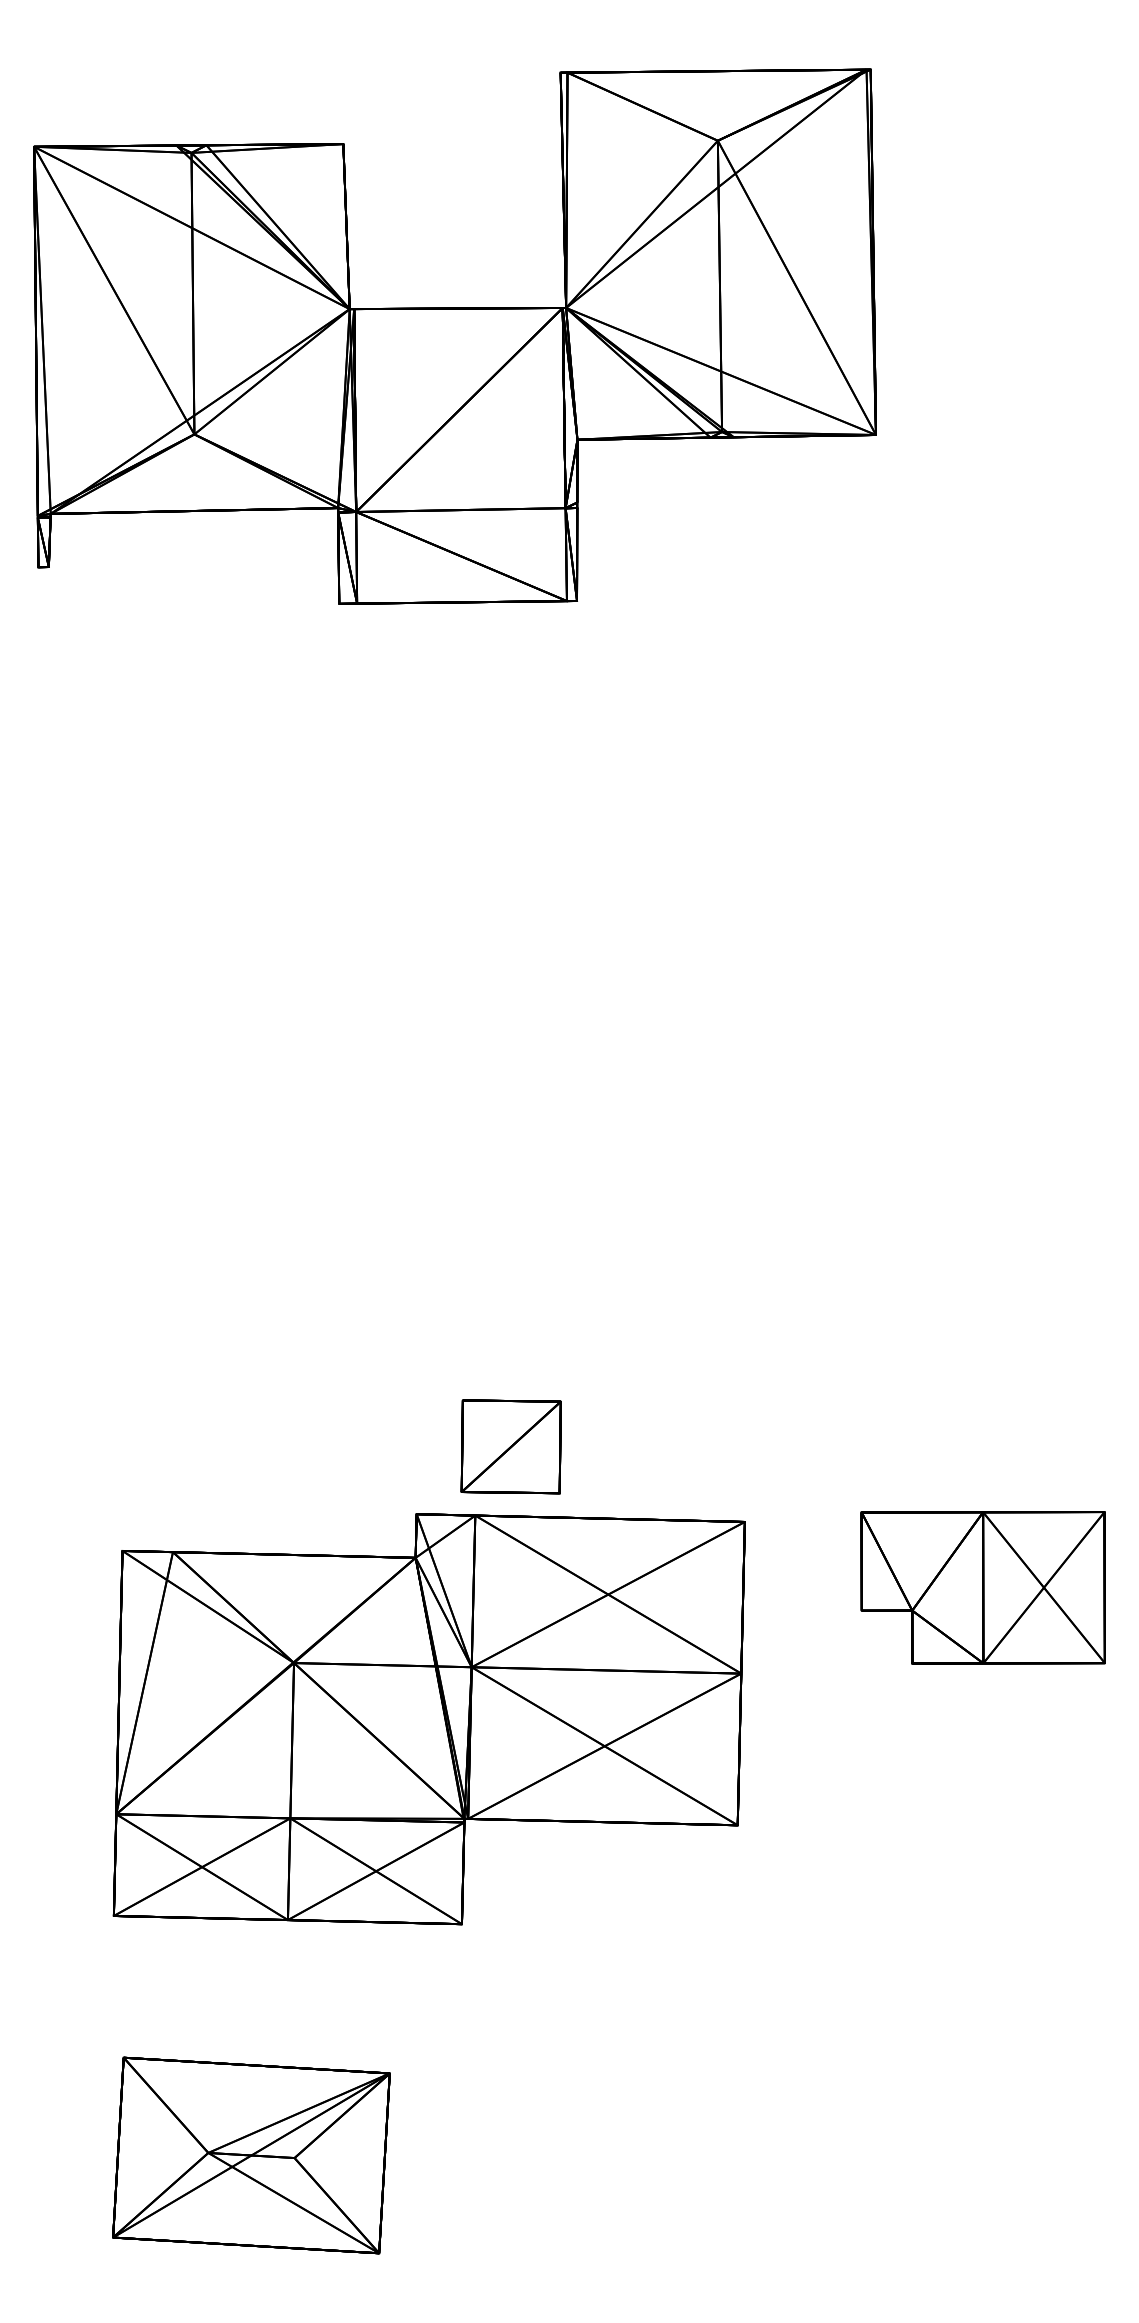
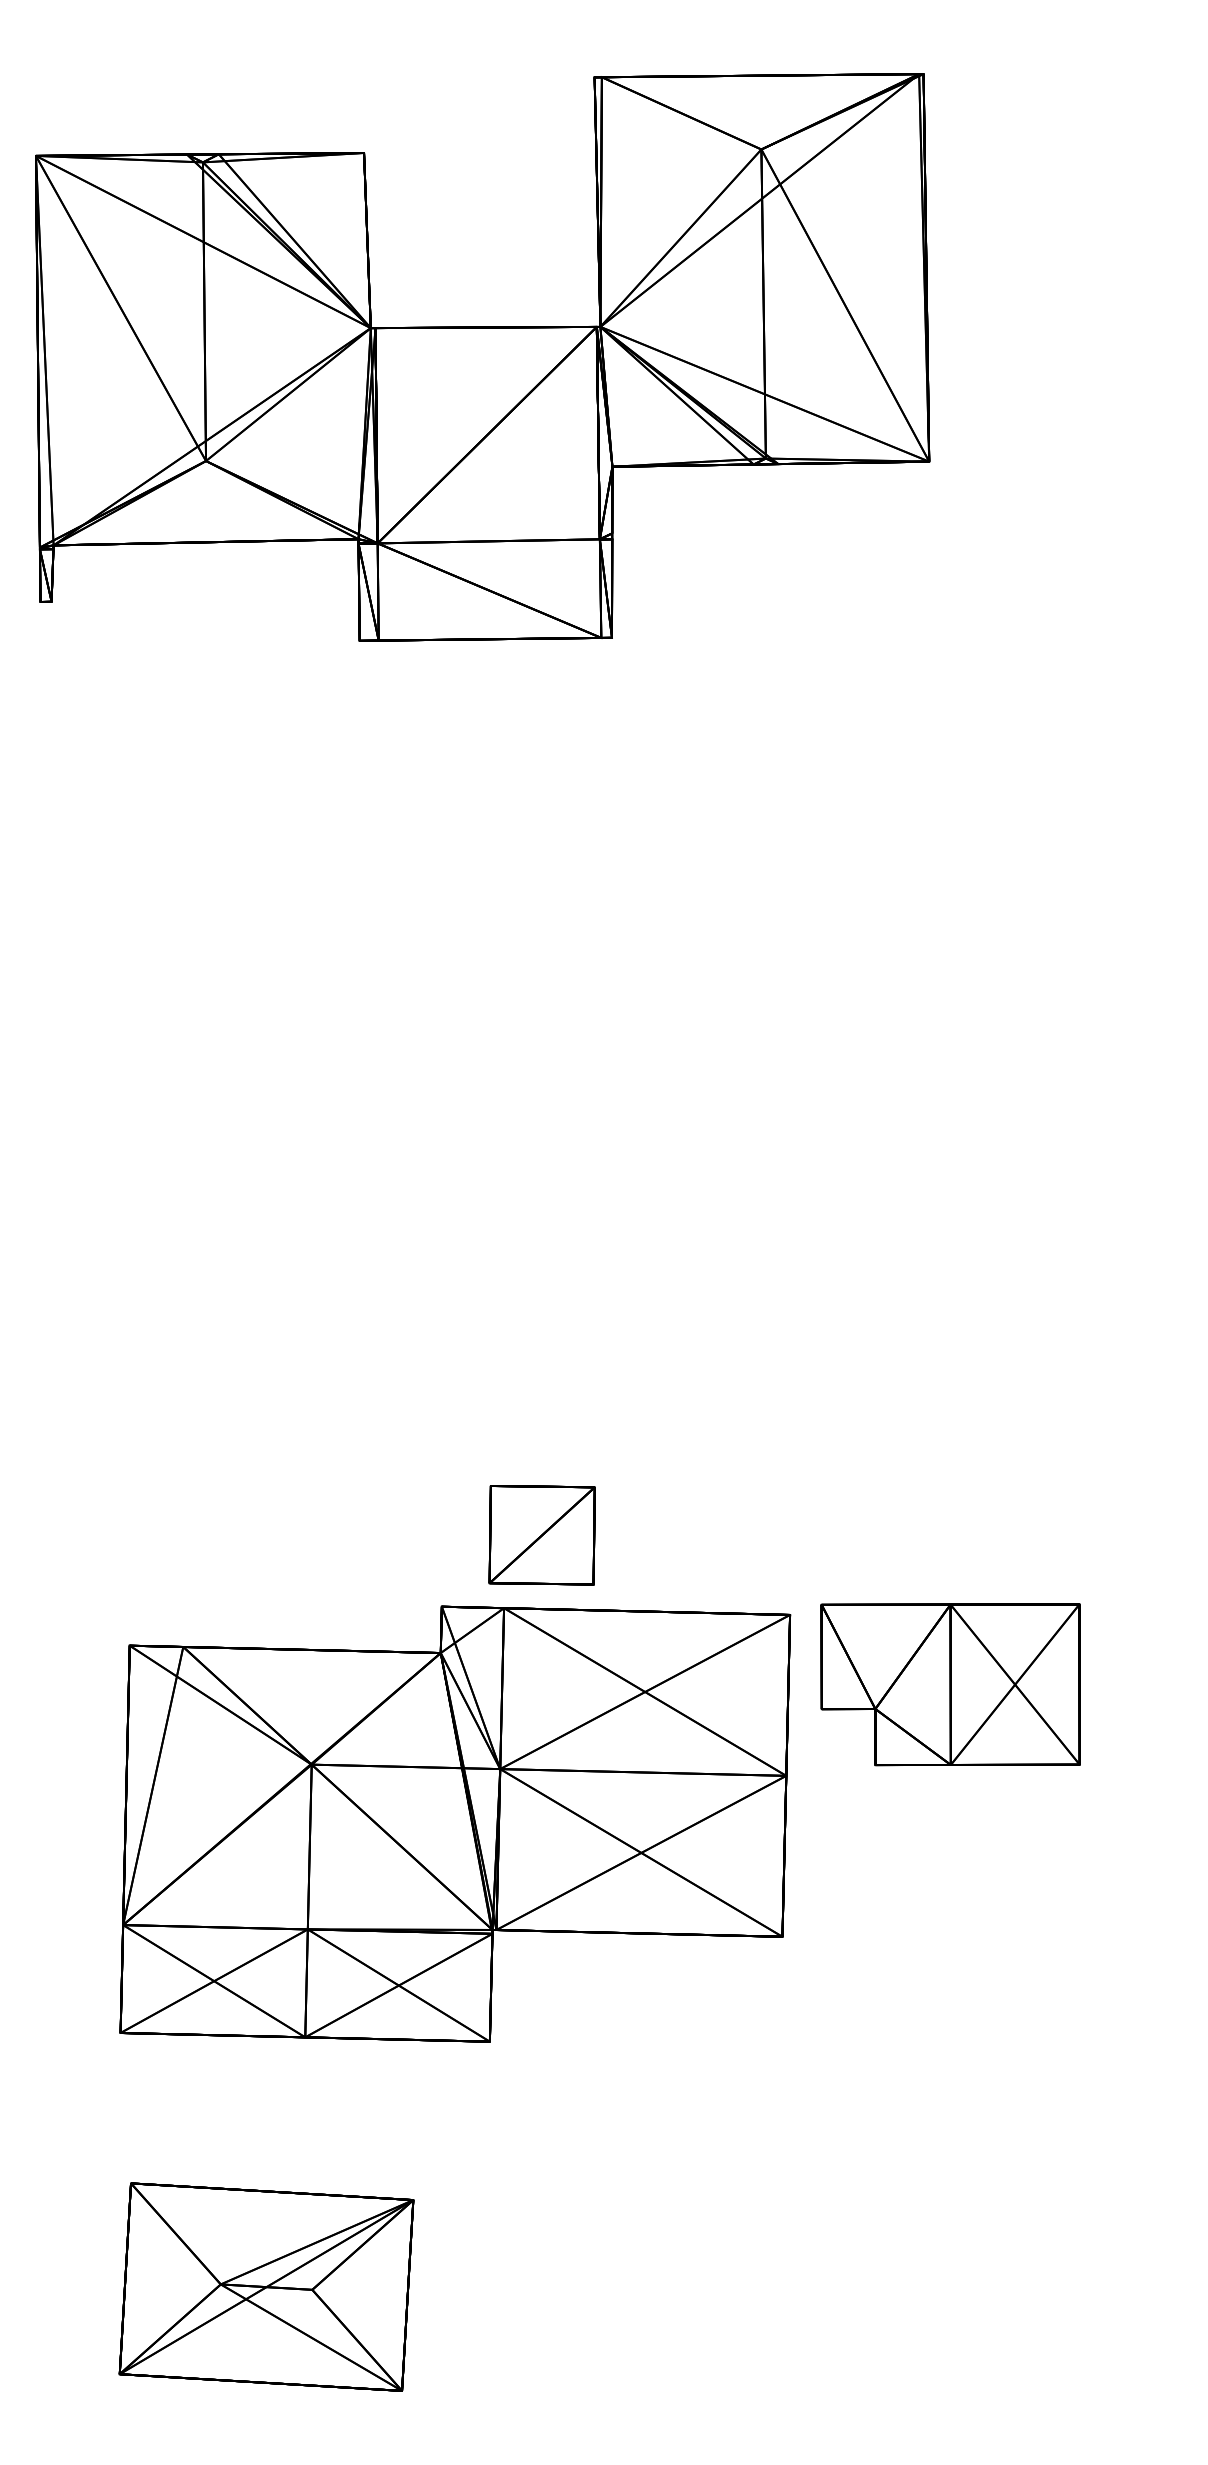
part: (982, 1587) -> (949, 1684), moved

